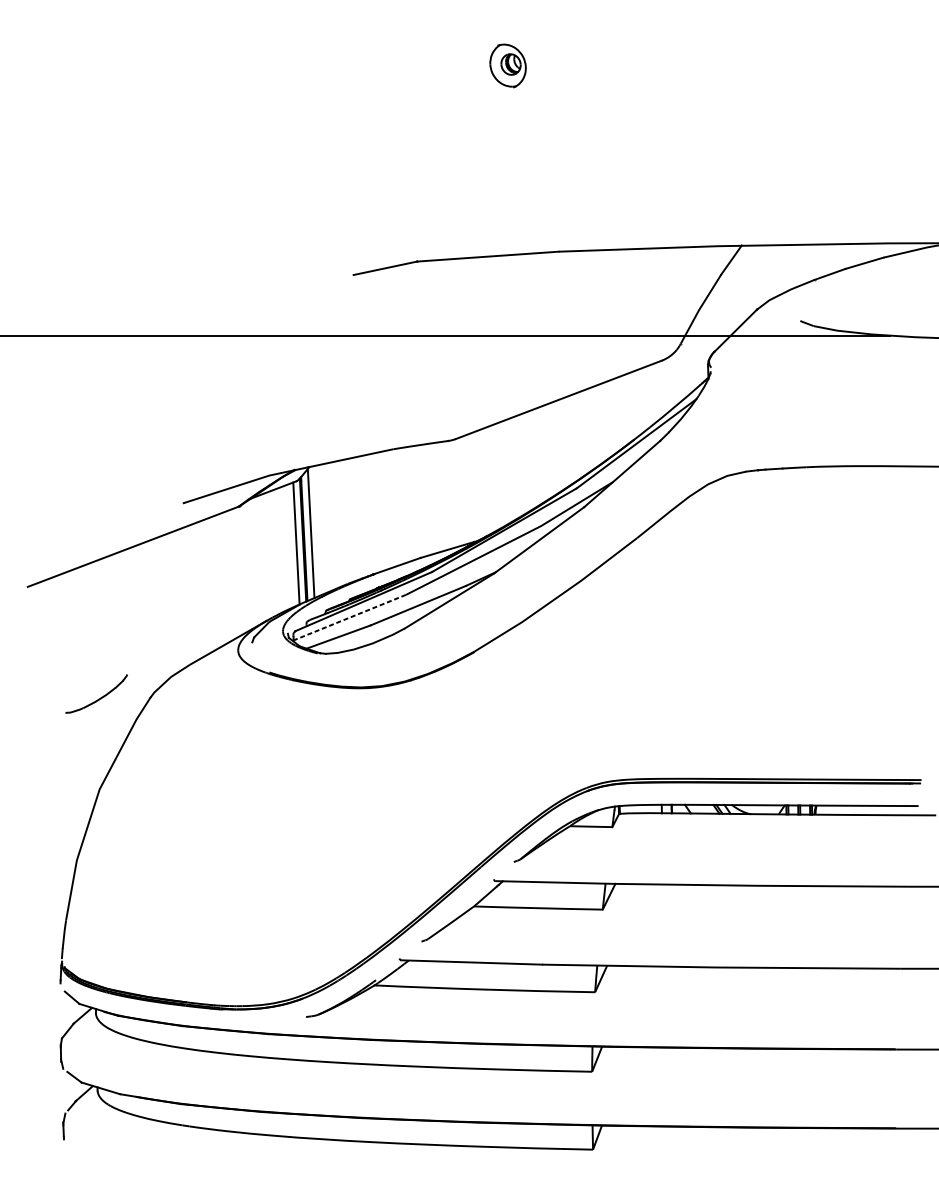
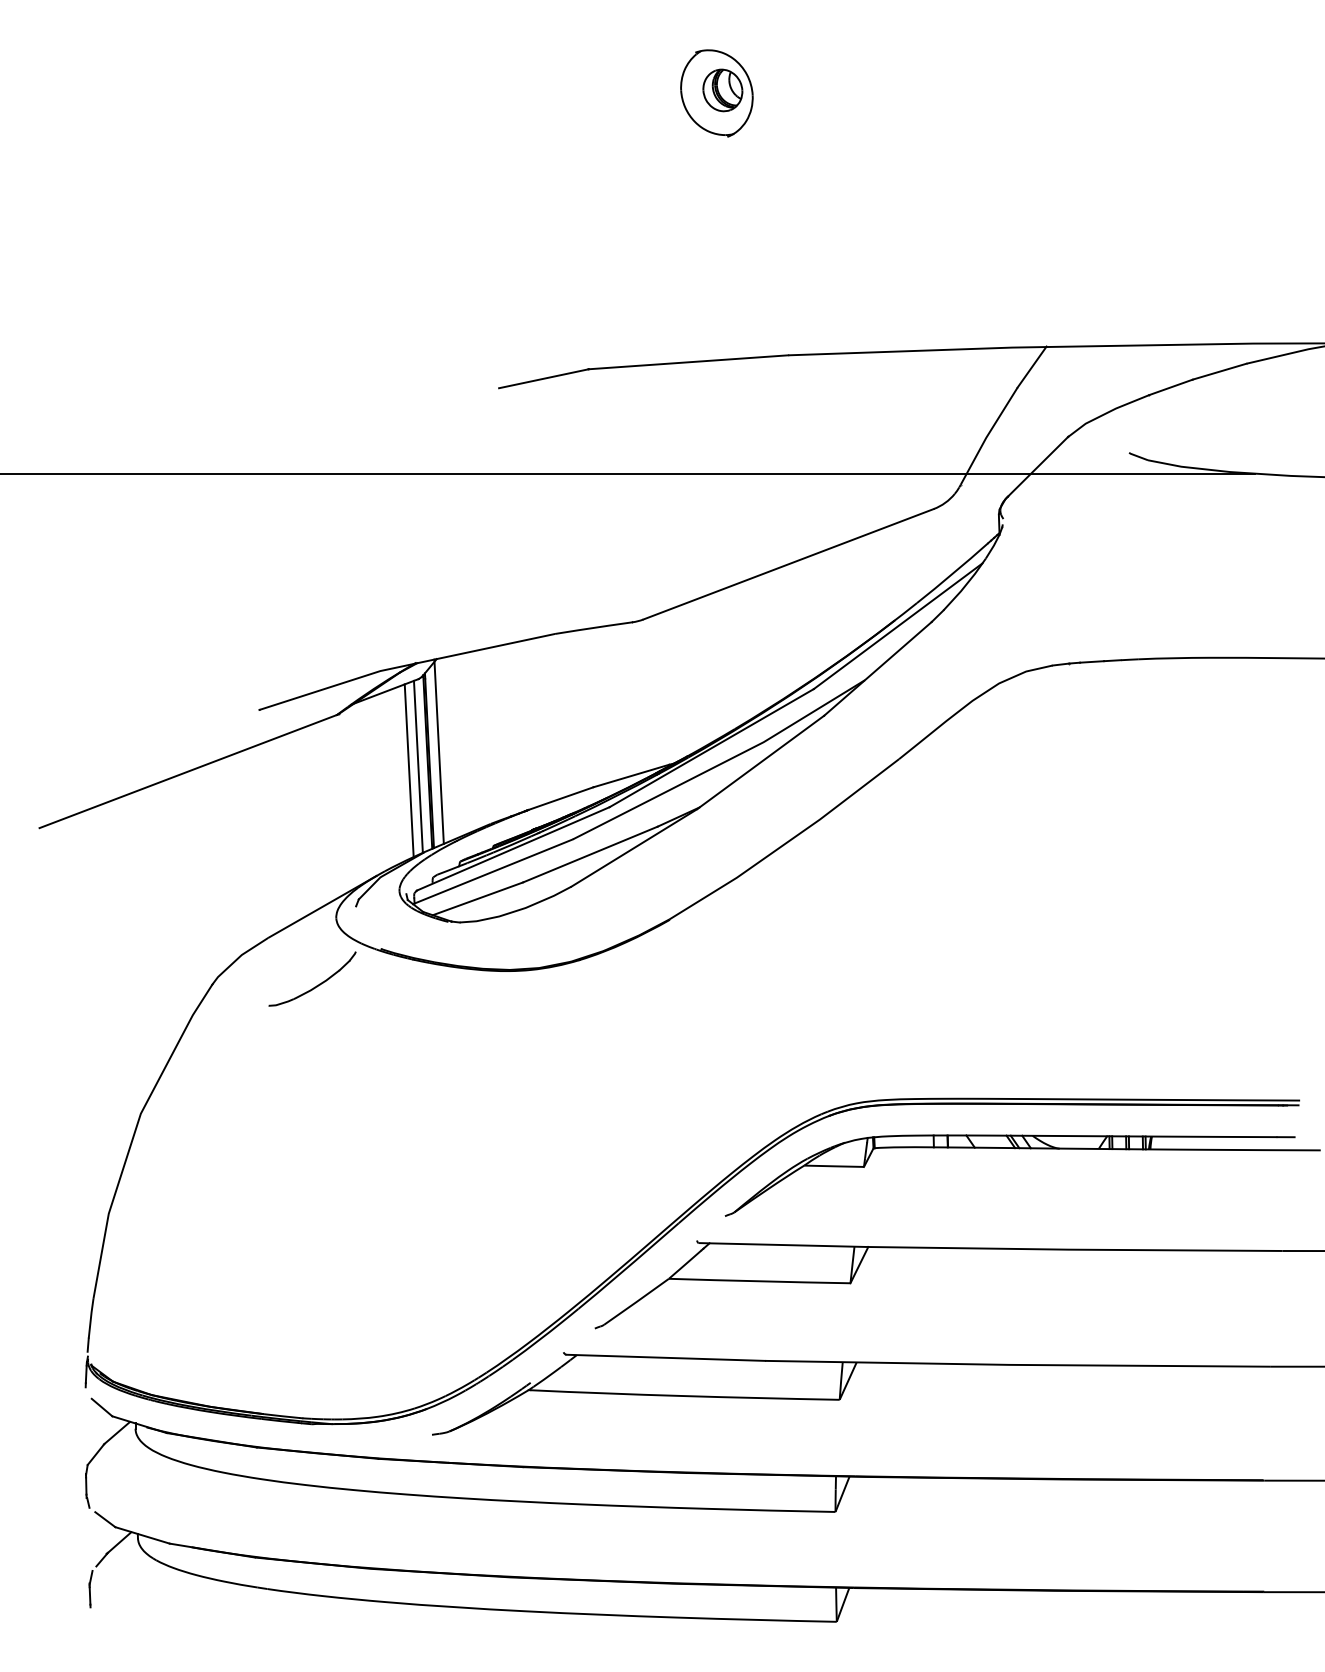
part: (507, 66) -> (716, 93), size x1.43
line: (289, 546) -> (408, 770), added
line: (348, 617) -> (492, 871), dashed -> solid
part: (99, 698) -> (316, 985), moved

